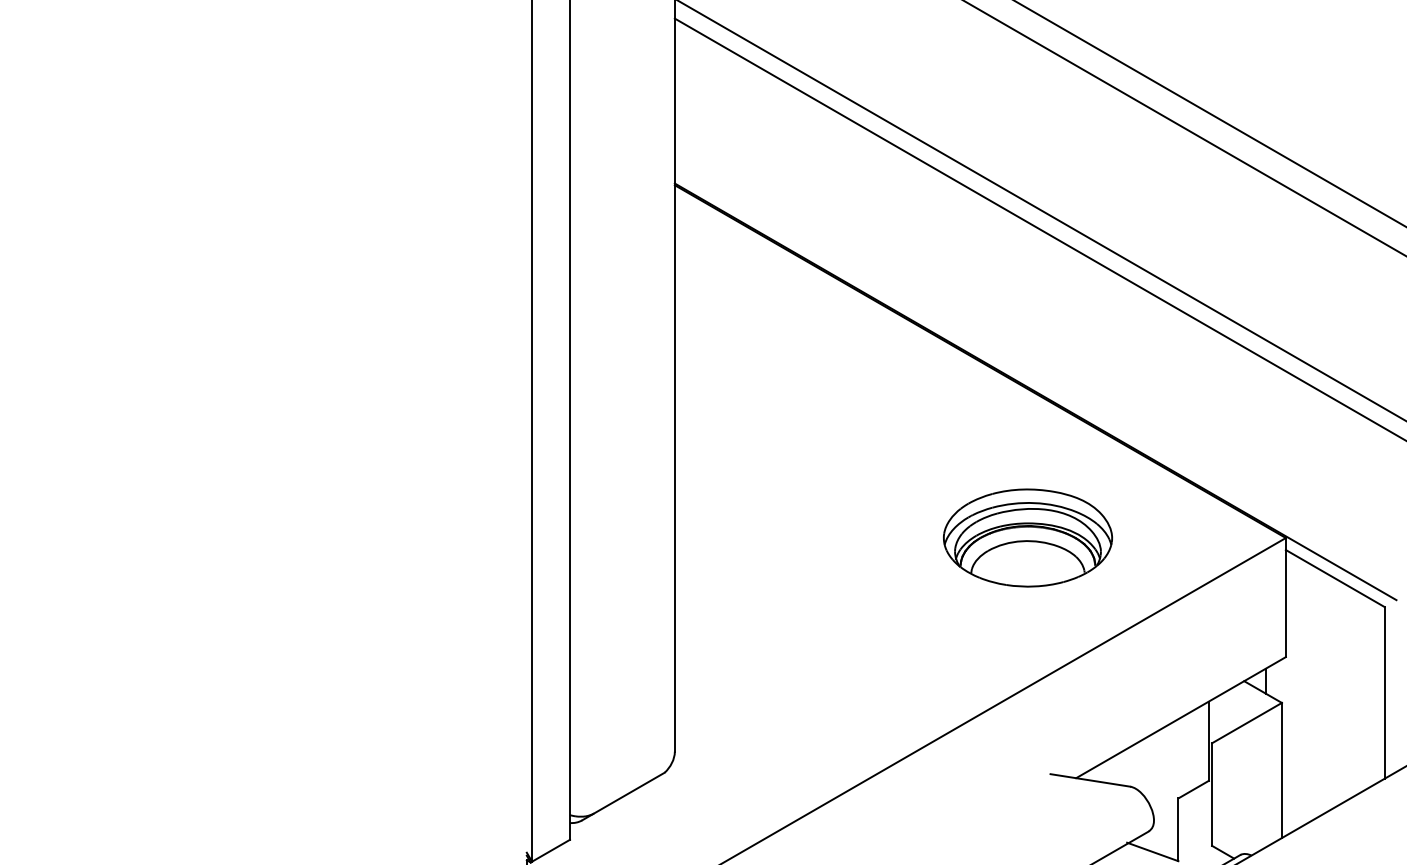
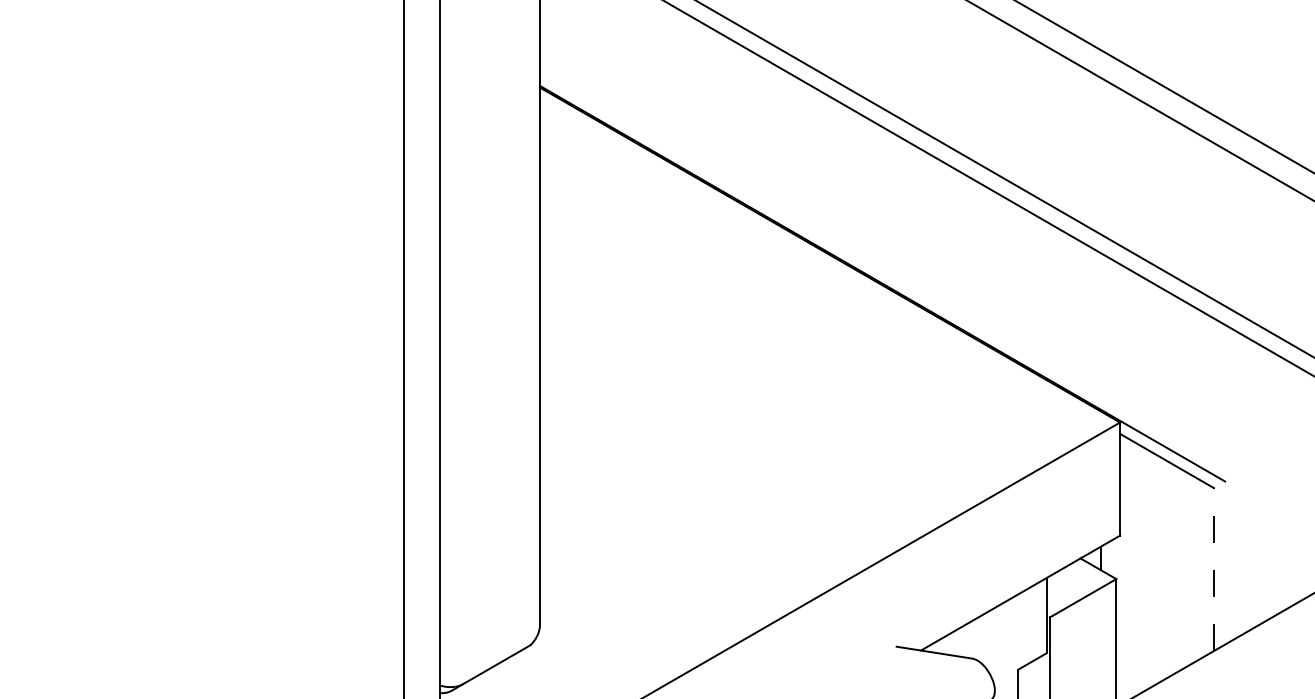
part: (1027, 537) -> (874, 422), removed
line: (1384, 692) -> (1213, 569), solid -> dashed

